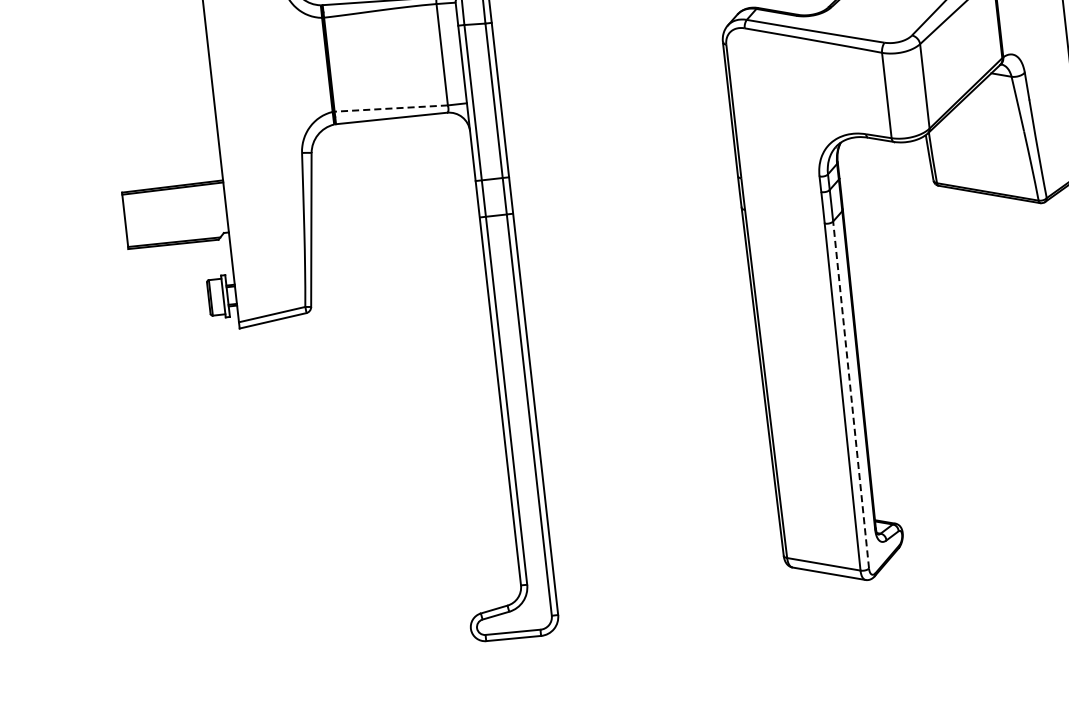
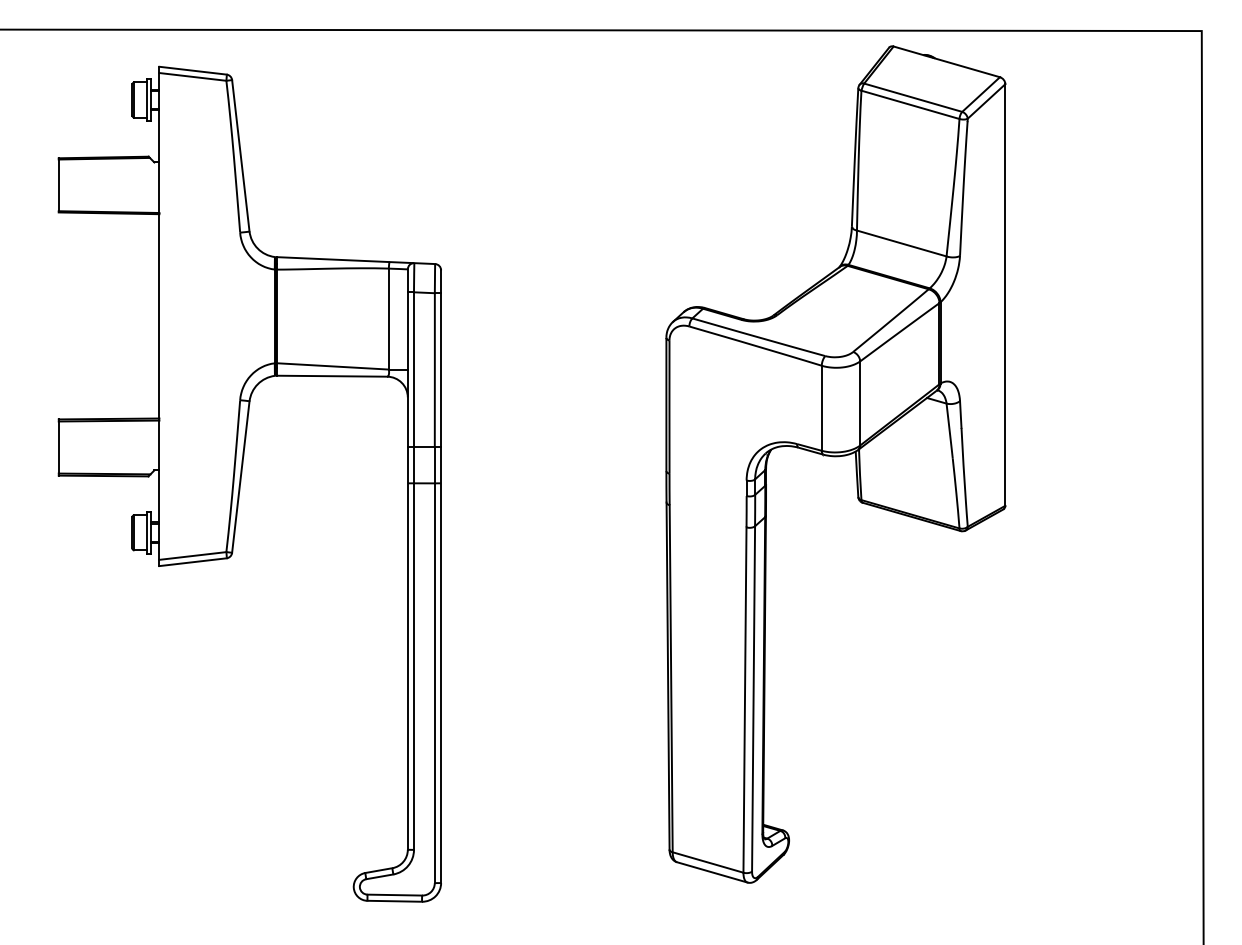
line: (390, 108) -> (332, 366), dashed -> solid
line: (850, 394) -> (753, 698), dashed -> solid

